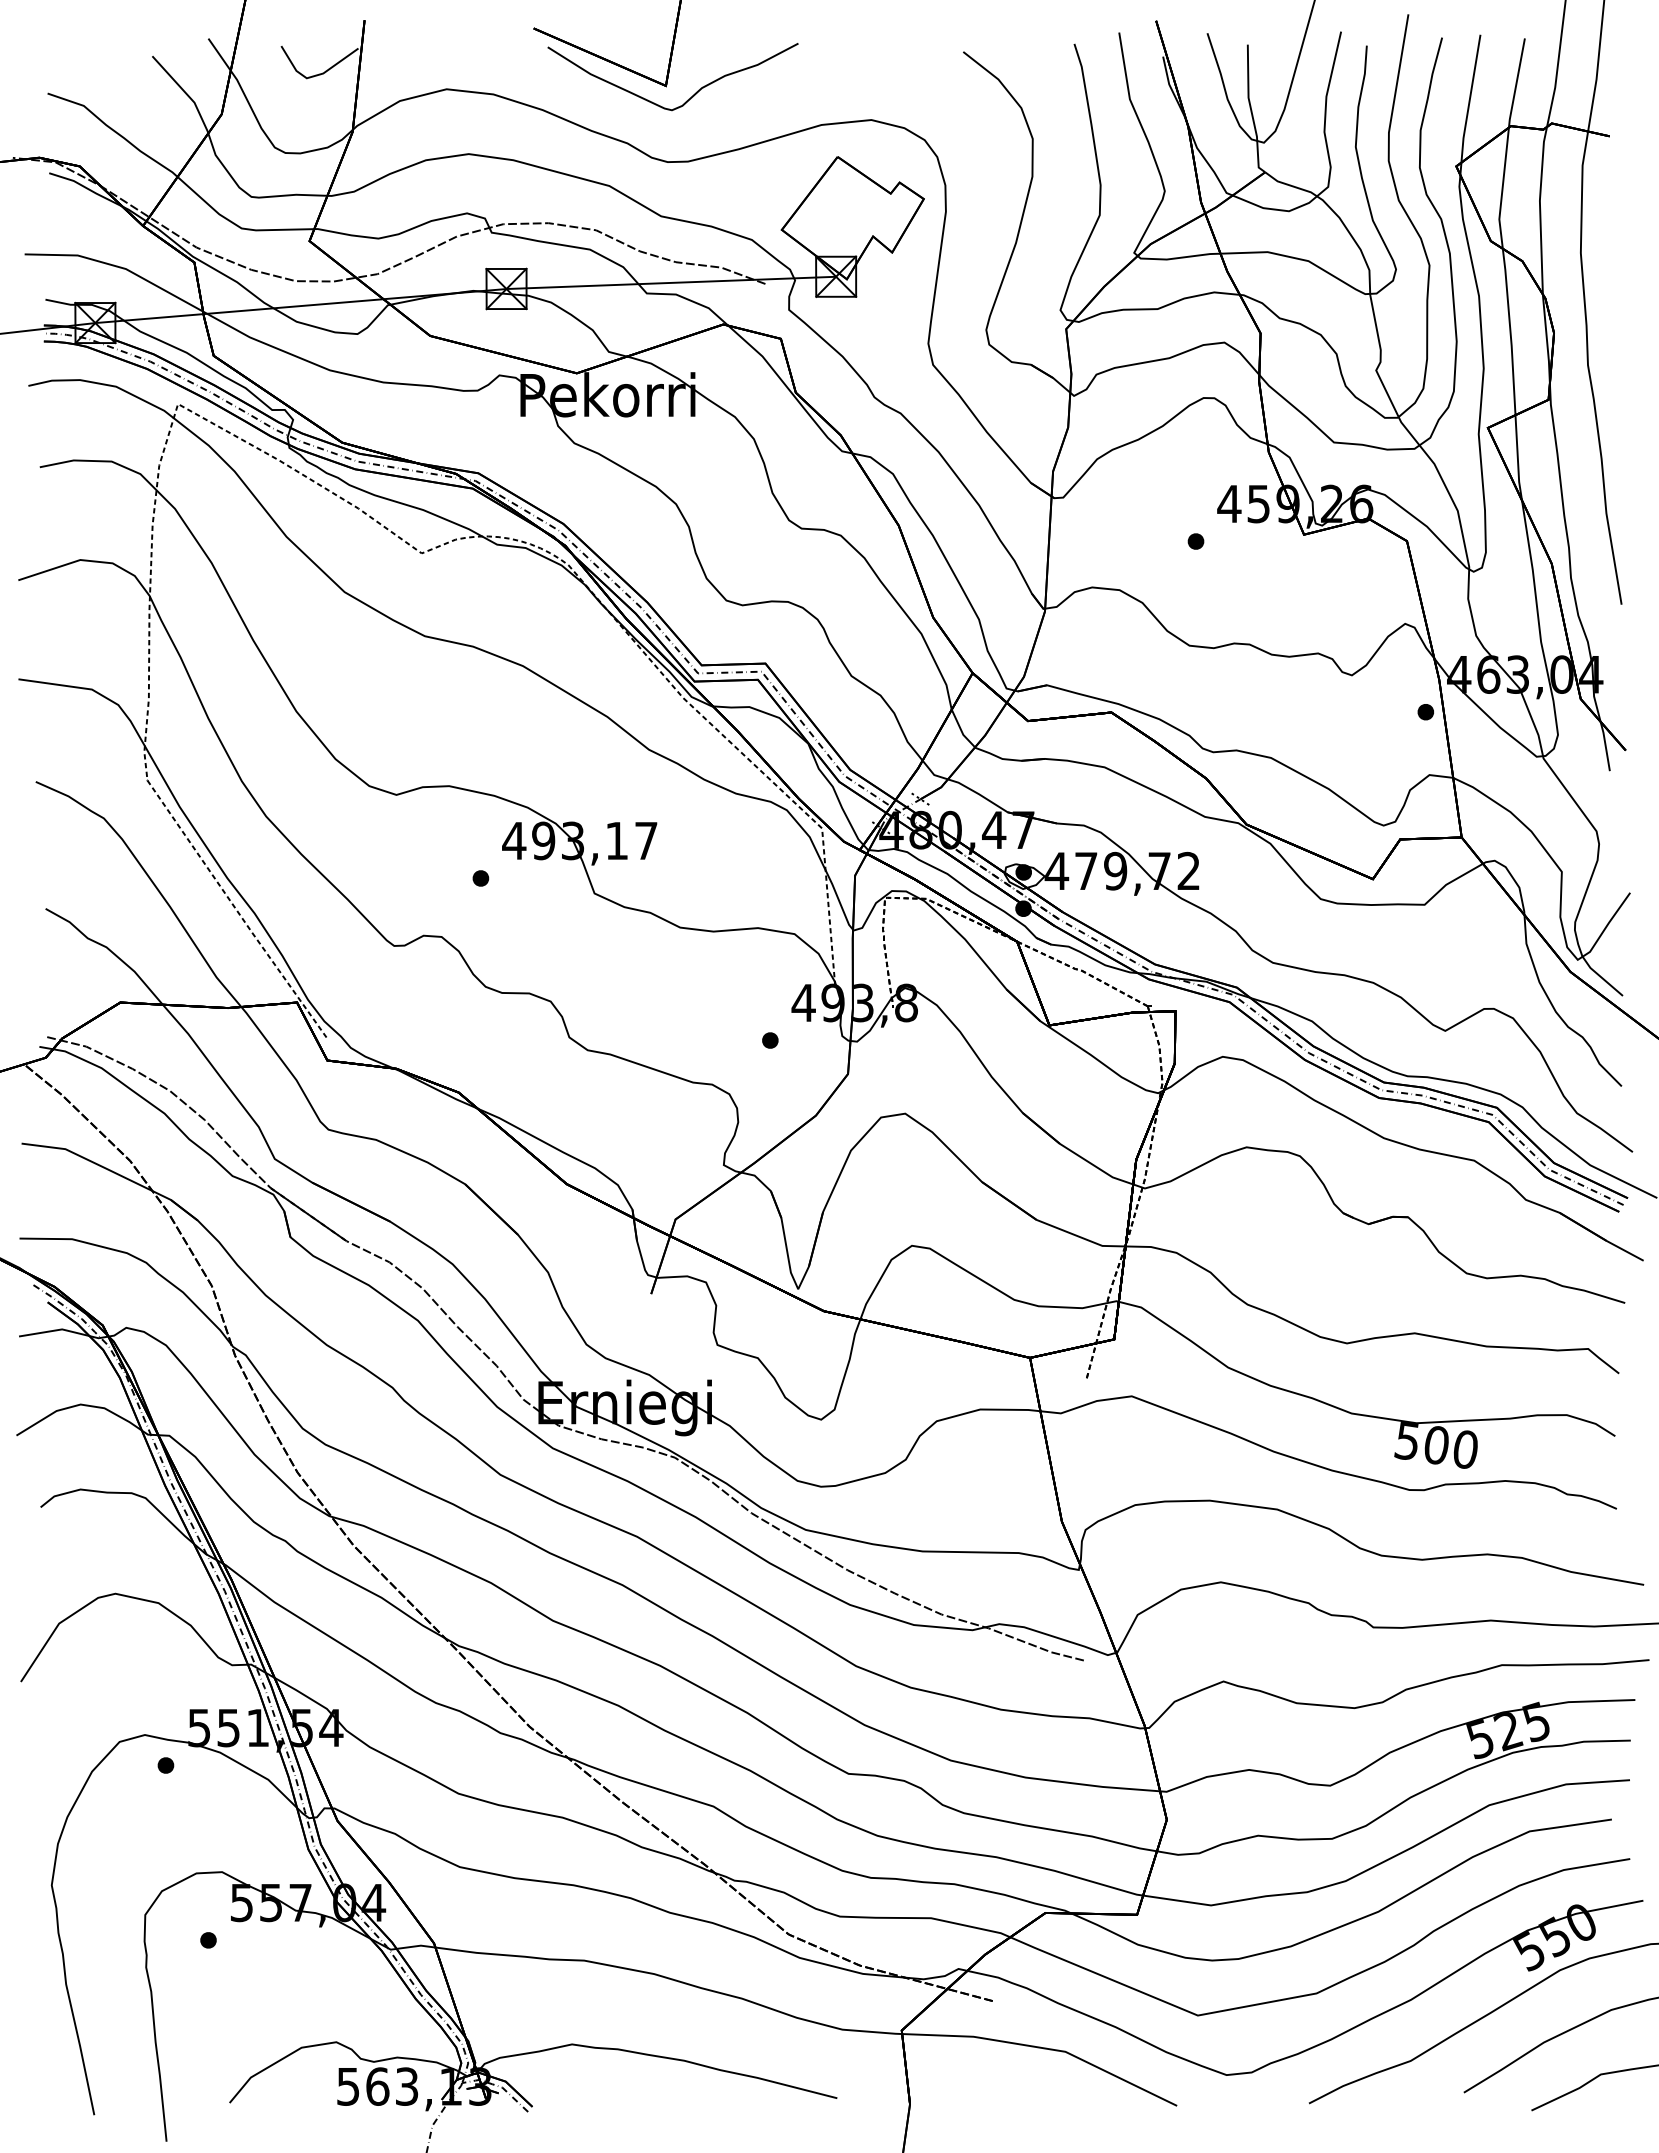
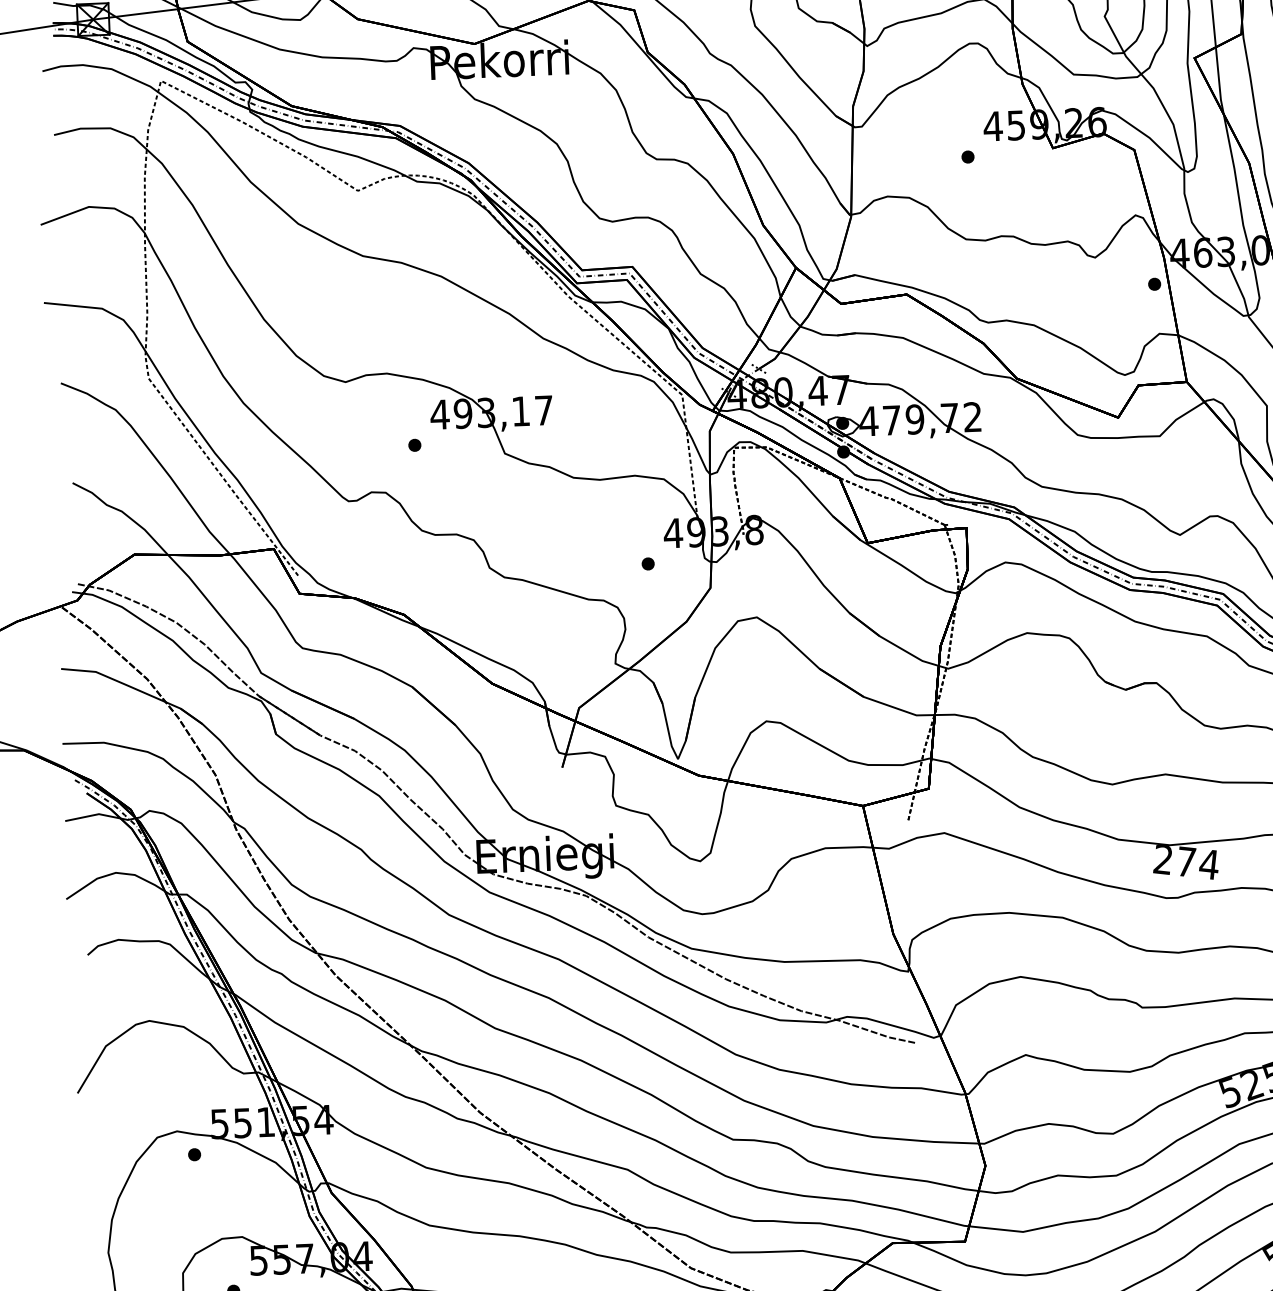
text: (1435, 1445) -> (1185, 862), 500 -> 274

